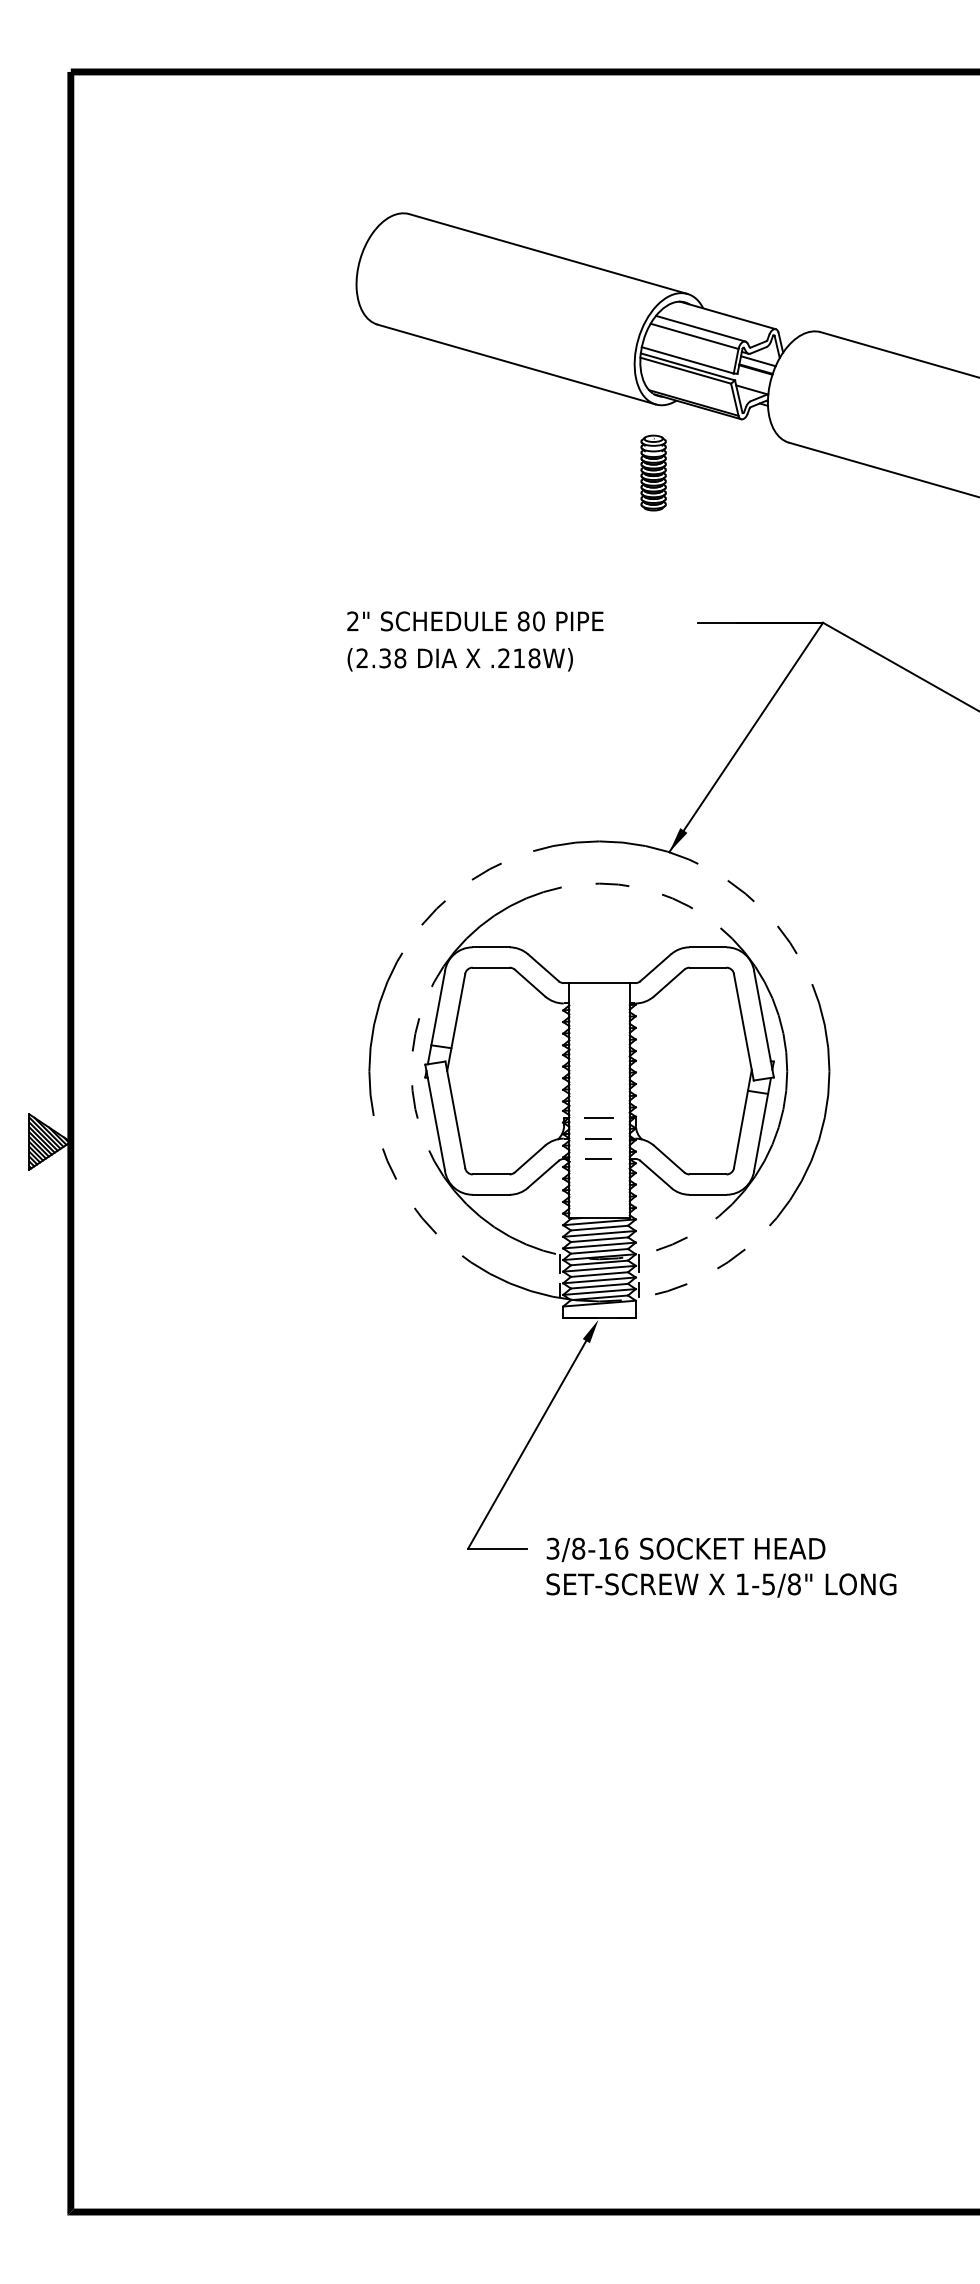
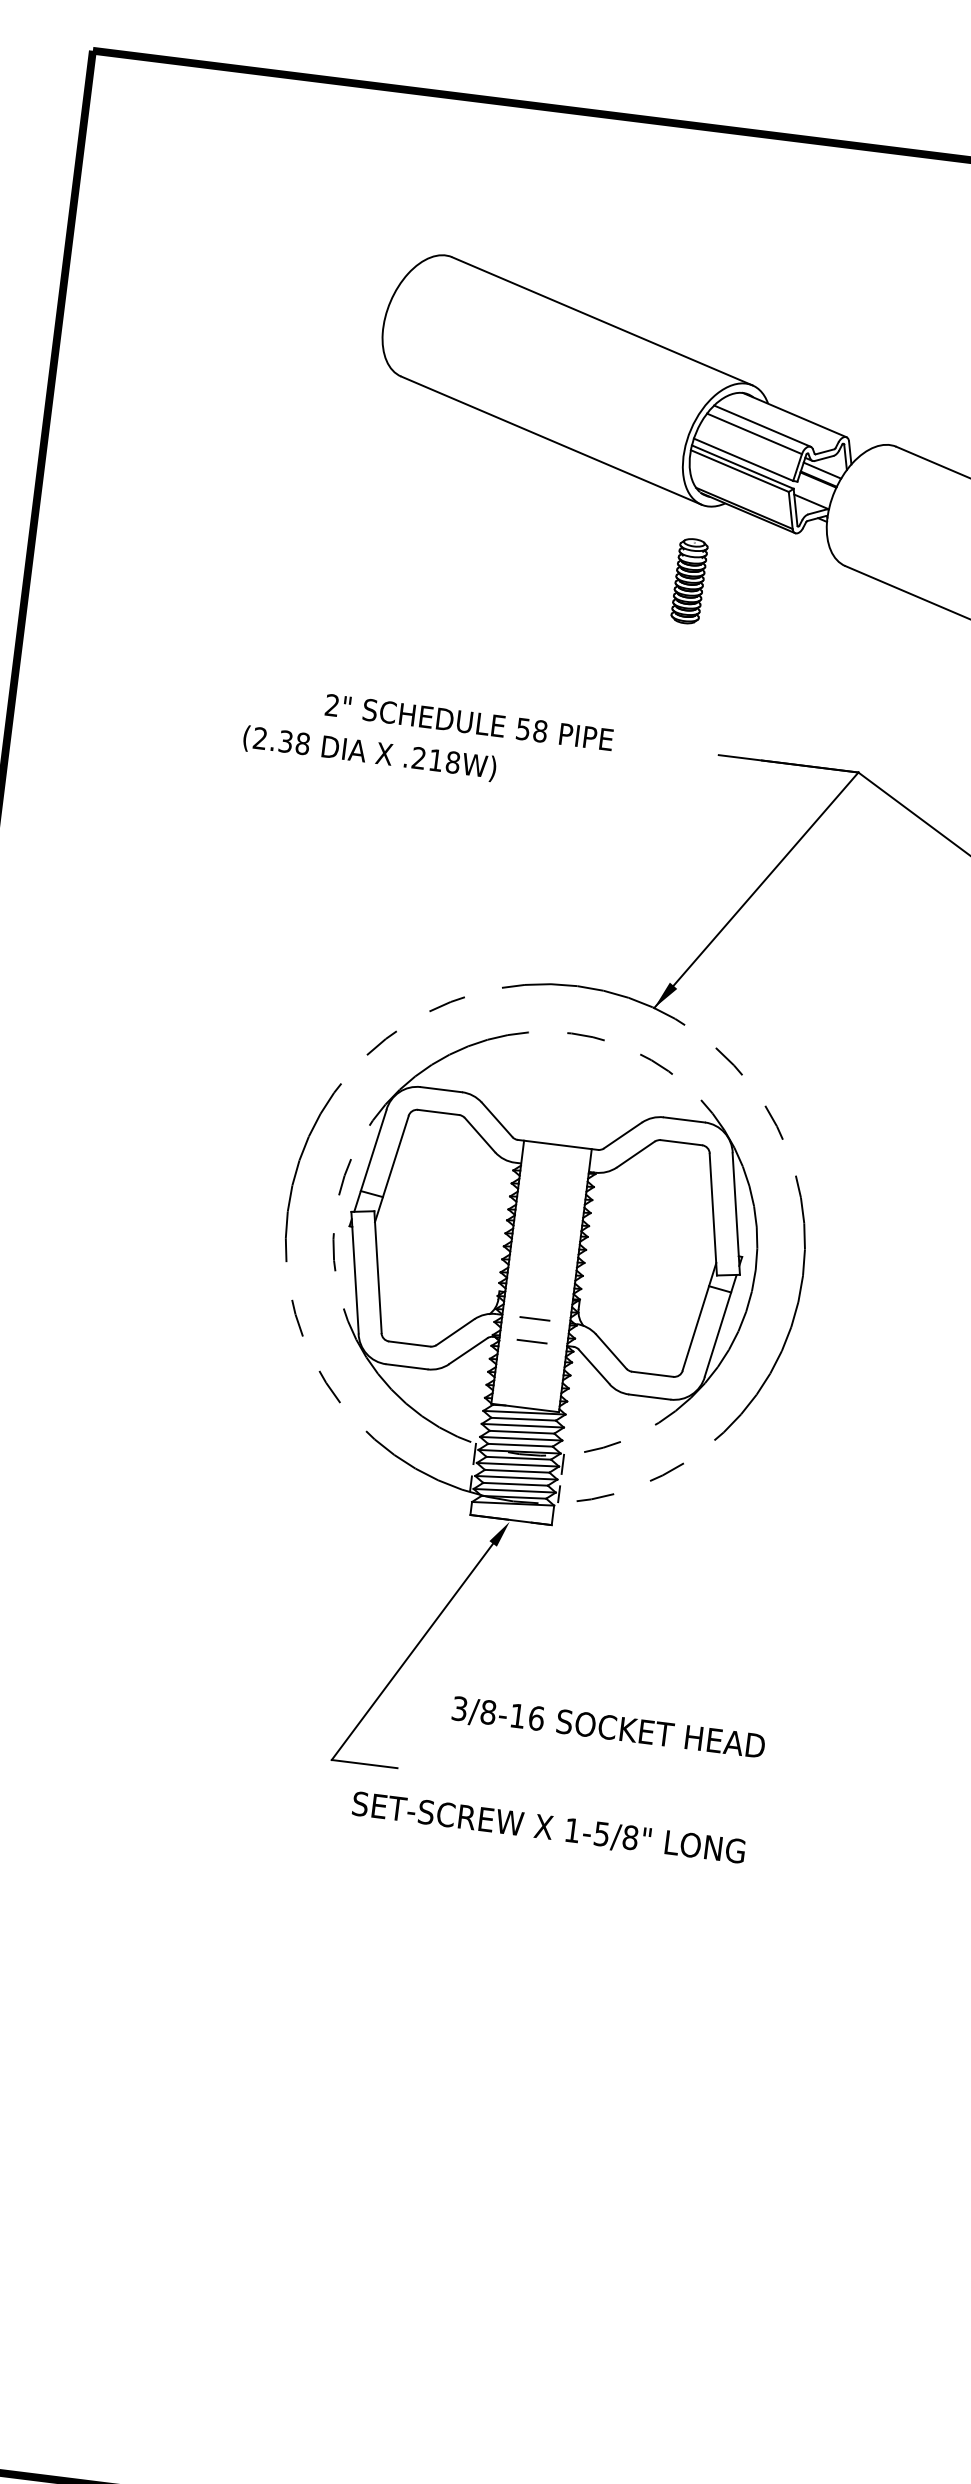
text: (530, 621) -> (530, 730), 80 -> 58
text: (459, 659) -> (368, 753), moved
line: (598, 1118) -> (537, 1296), removed
text: (685, 1549) -> (607, 1728), moved
text: (721, 1585) -> (548, 1828), moved

